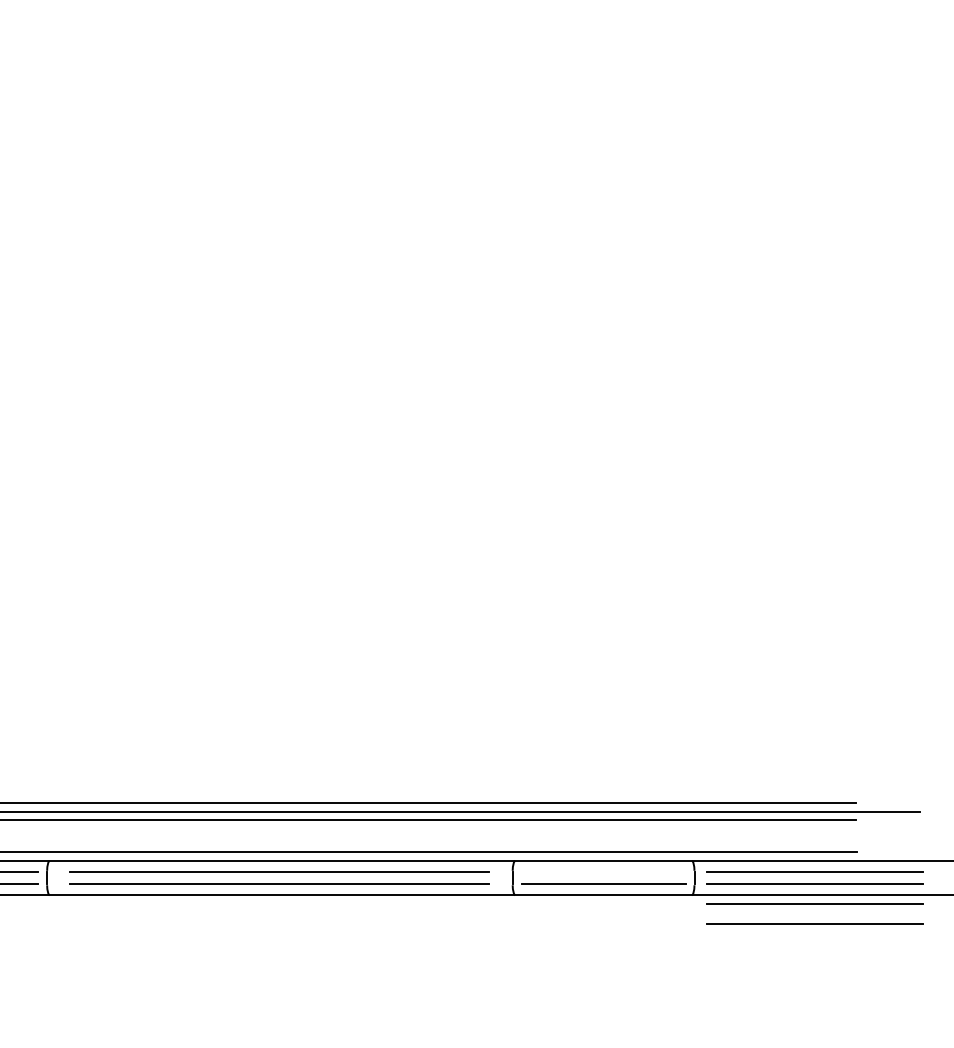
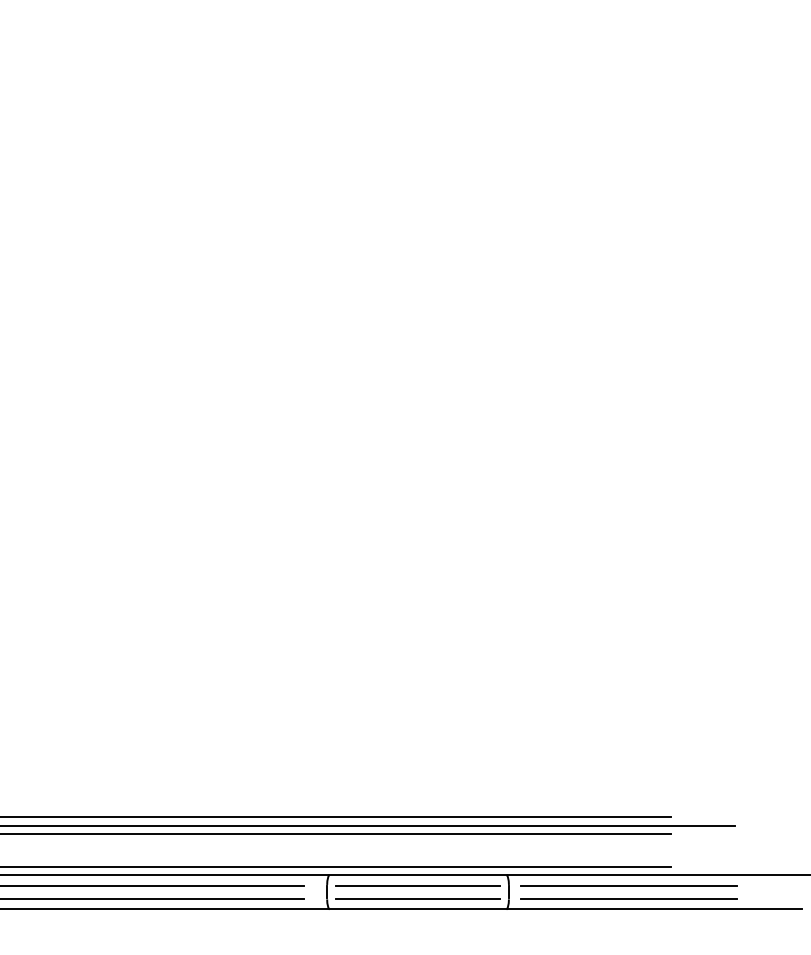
line: (603, 871) -> (417, 885), added
line: (814, 903) -> (628, 917), removed
line: (814, 923) -> (628, 937), removed

